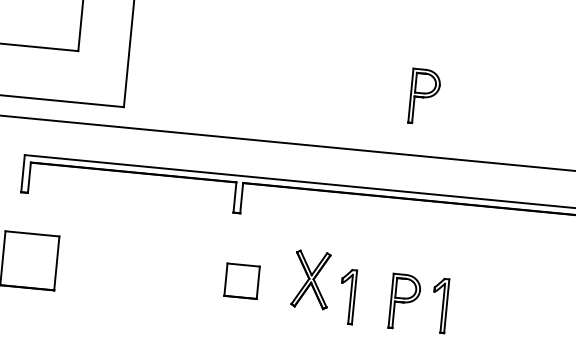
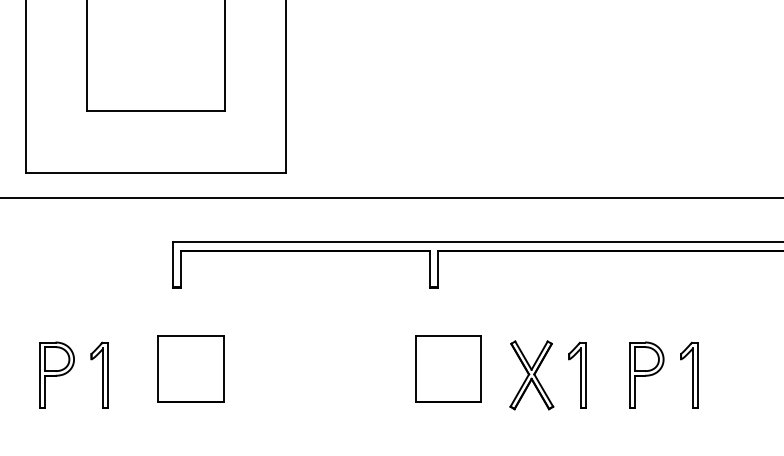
part: (424, 96) -> (646, 125), removed
part: (311, 279) -> (531, 375), moved
part: (242, 280) -> (448, 368), size x1.67

